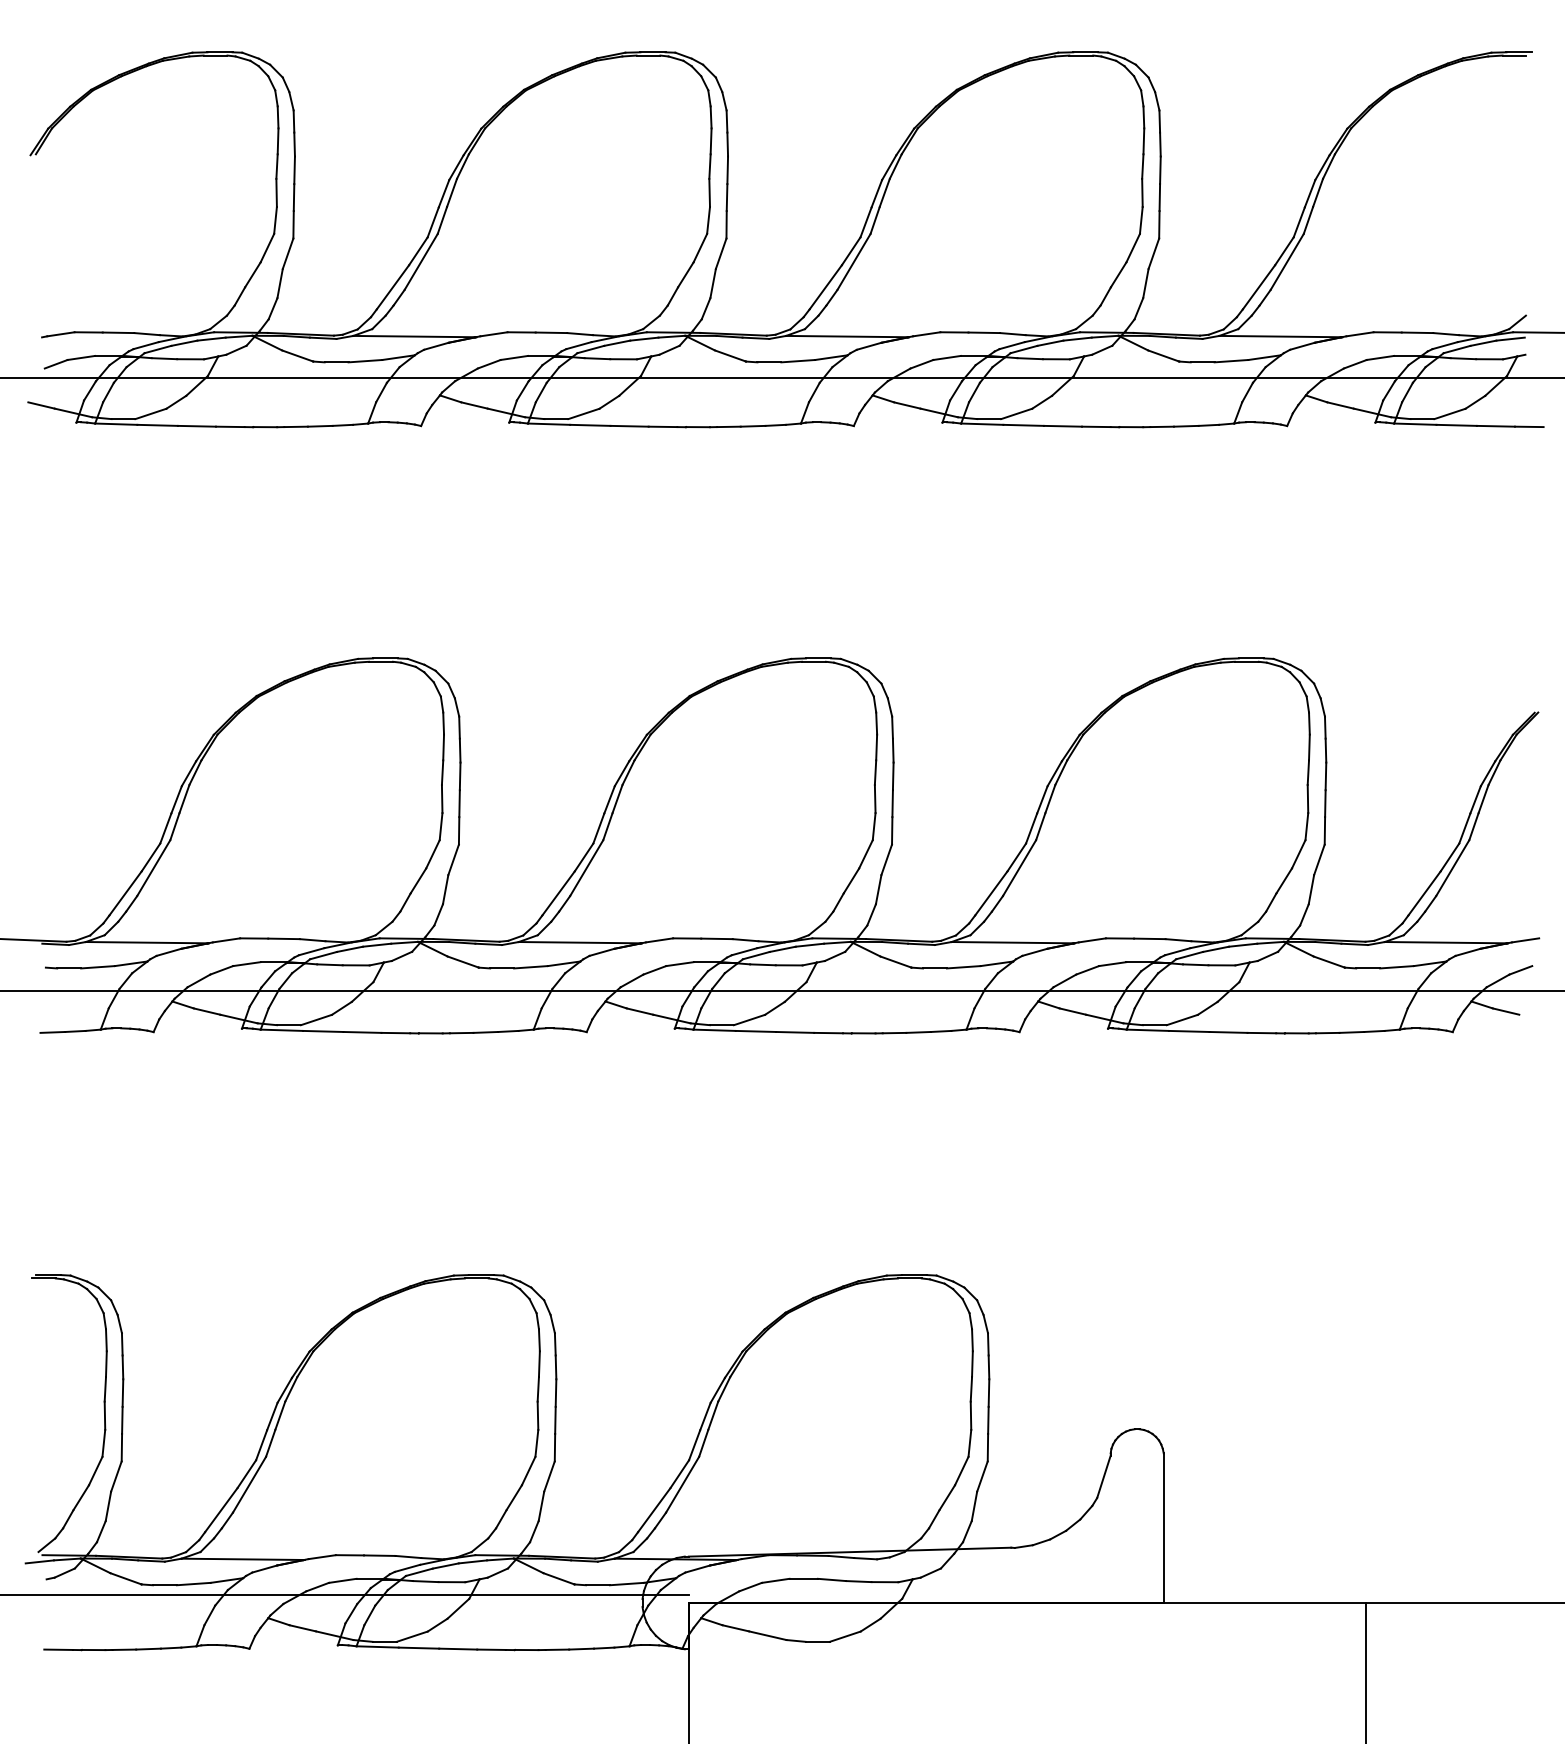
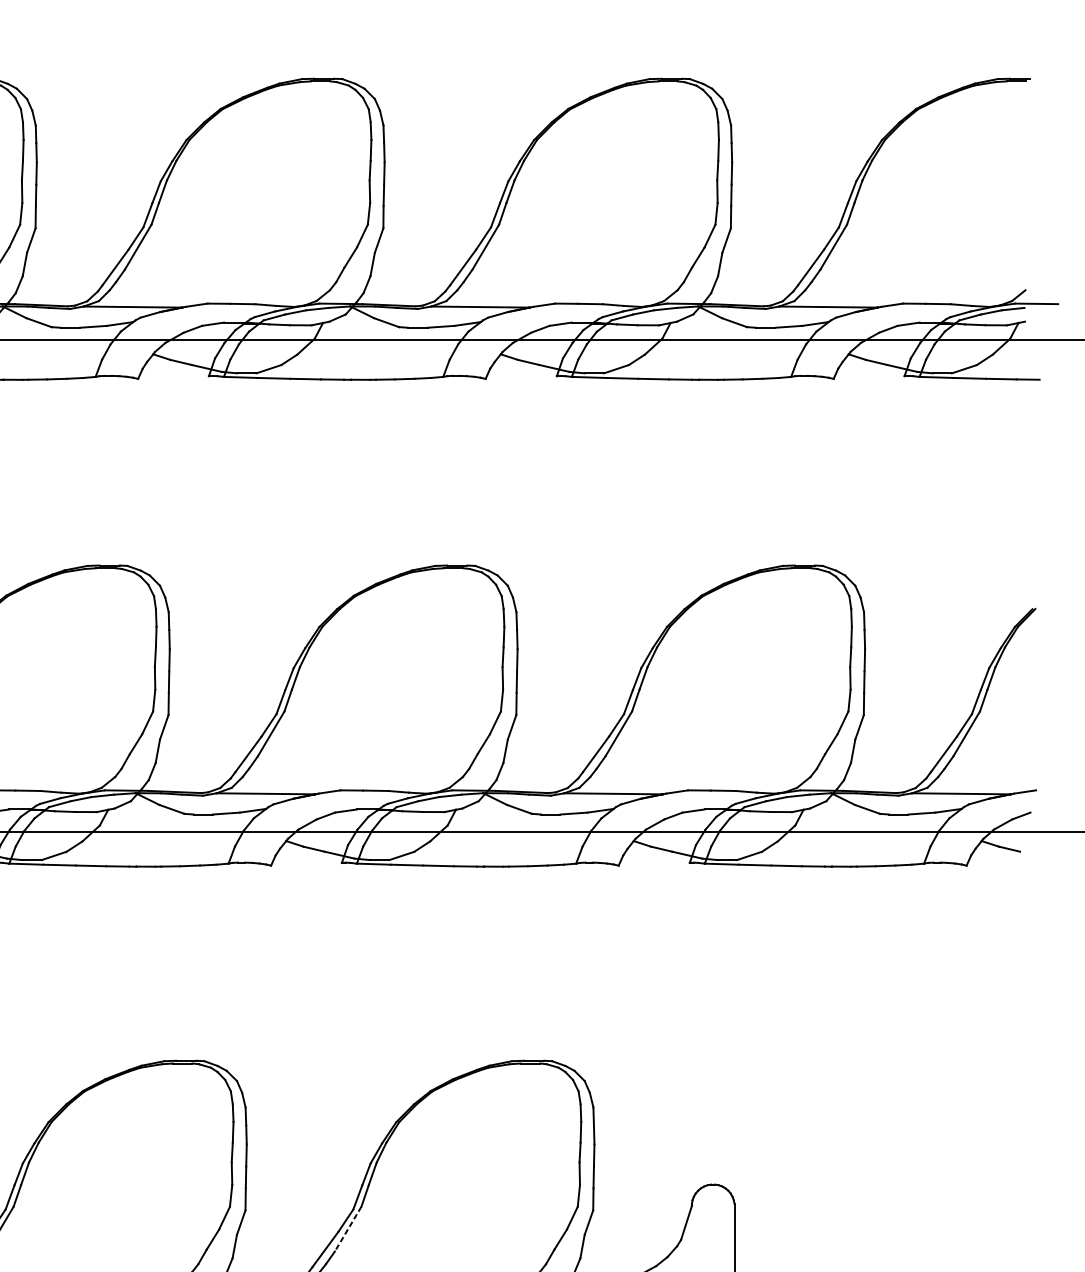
line: (682, 1485) -> (348, 1229), solid -> dashed

